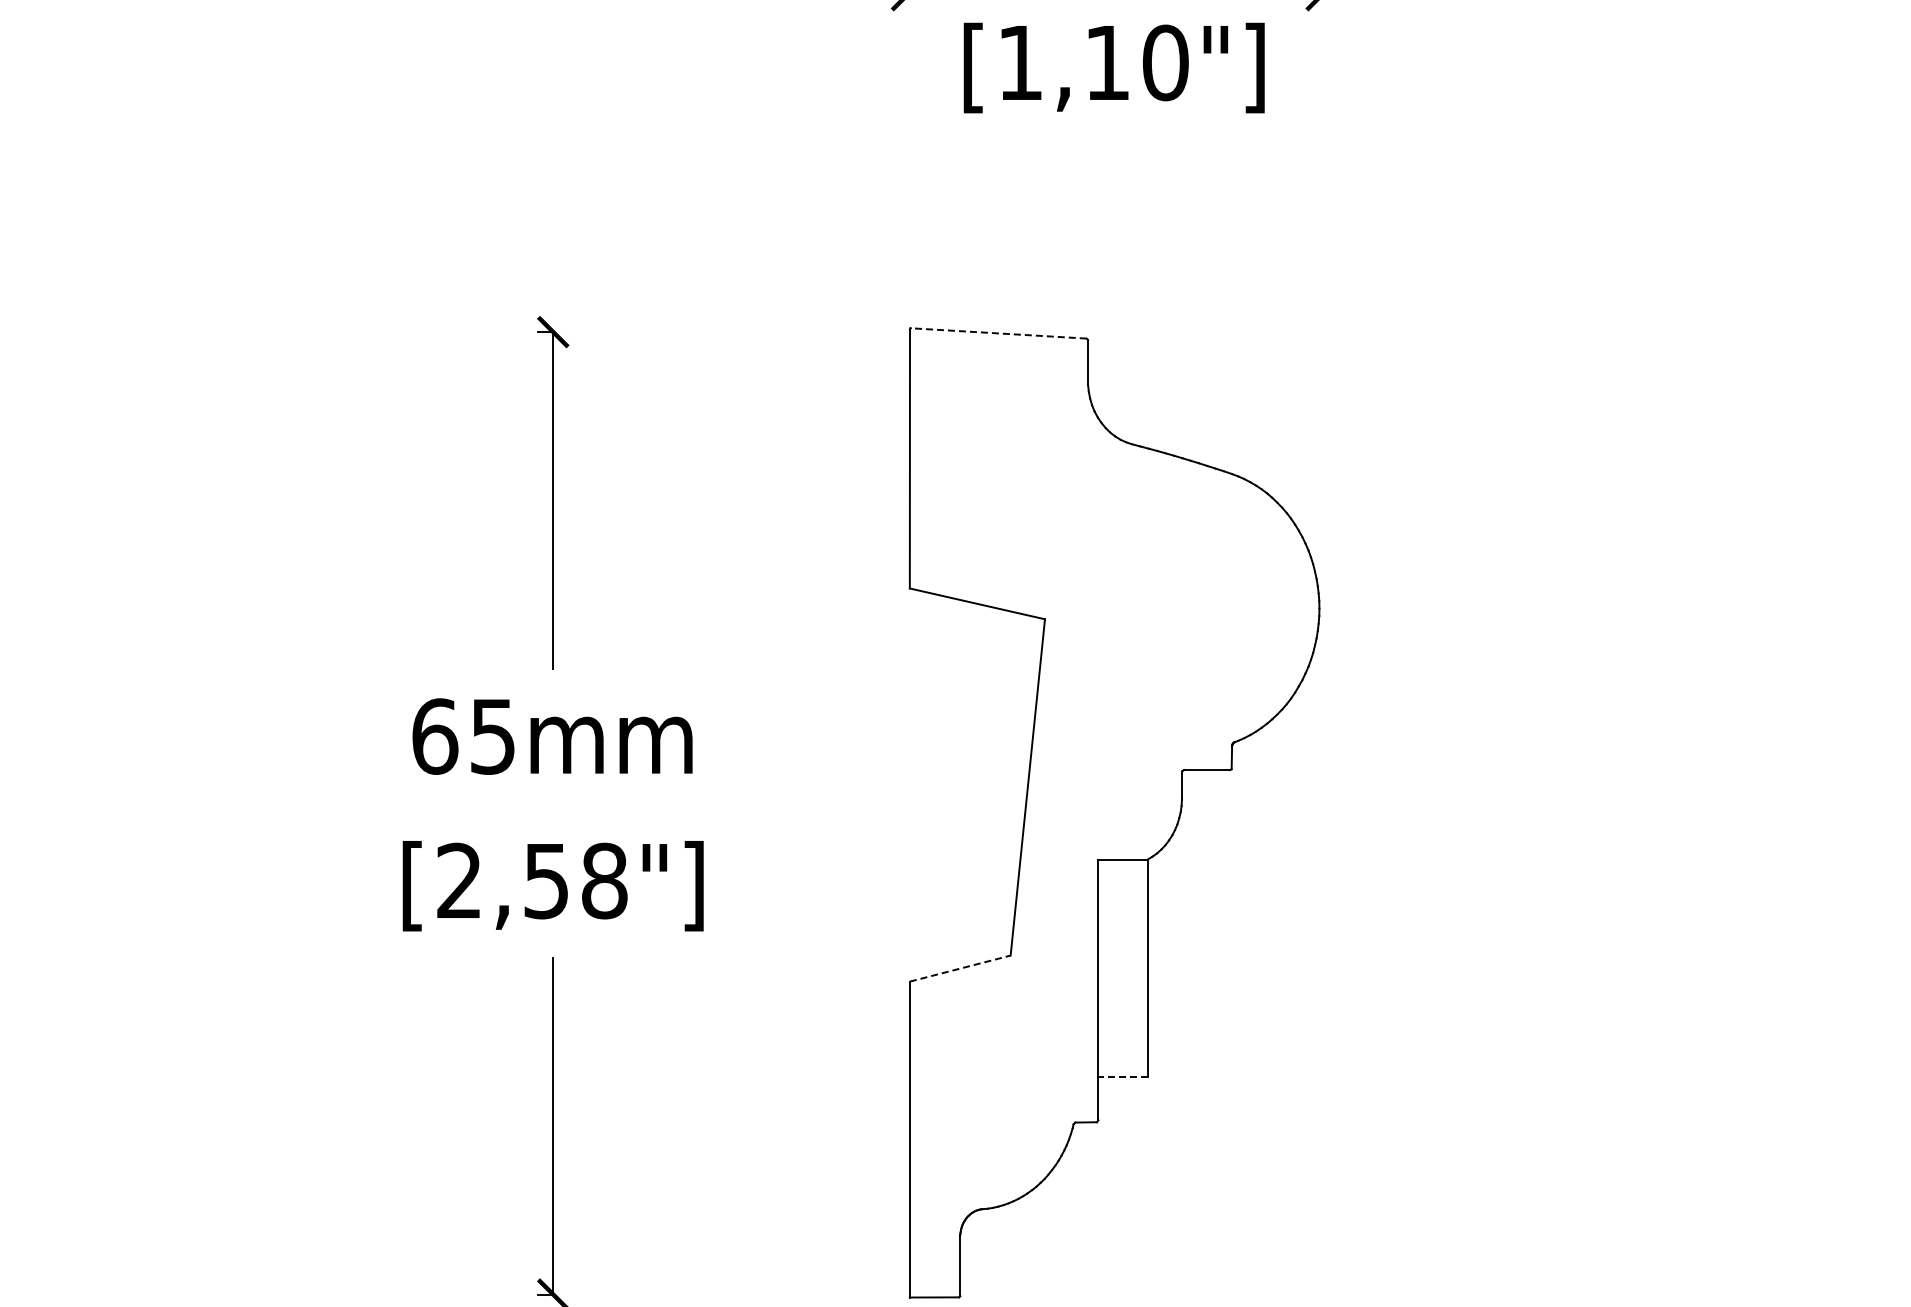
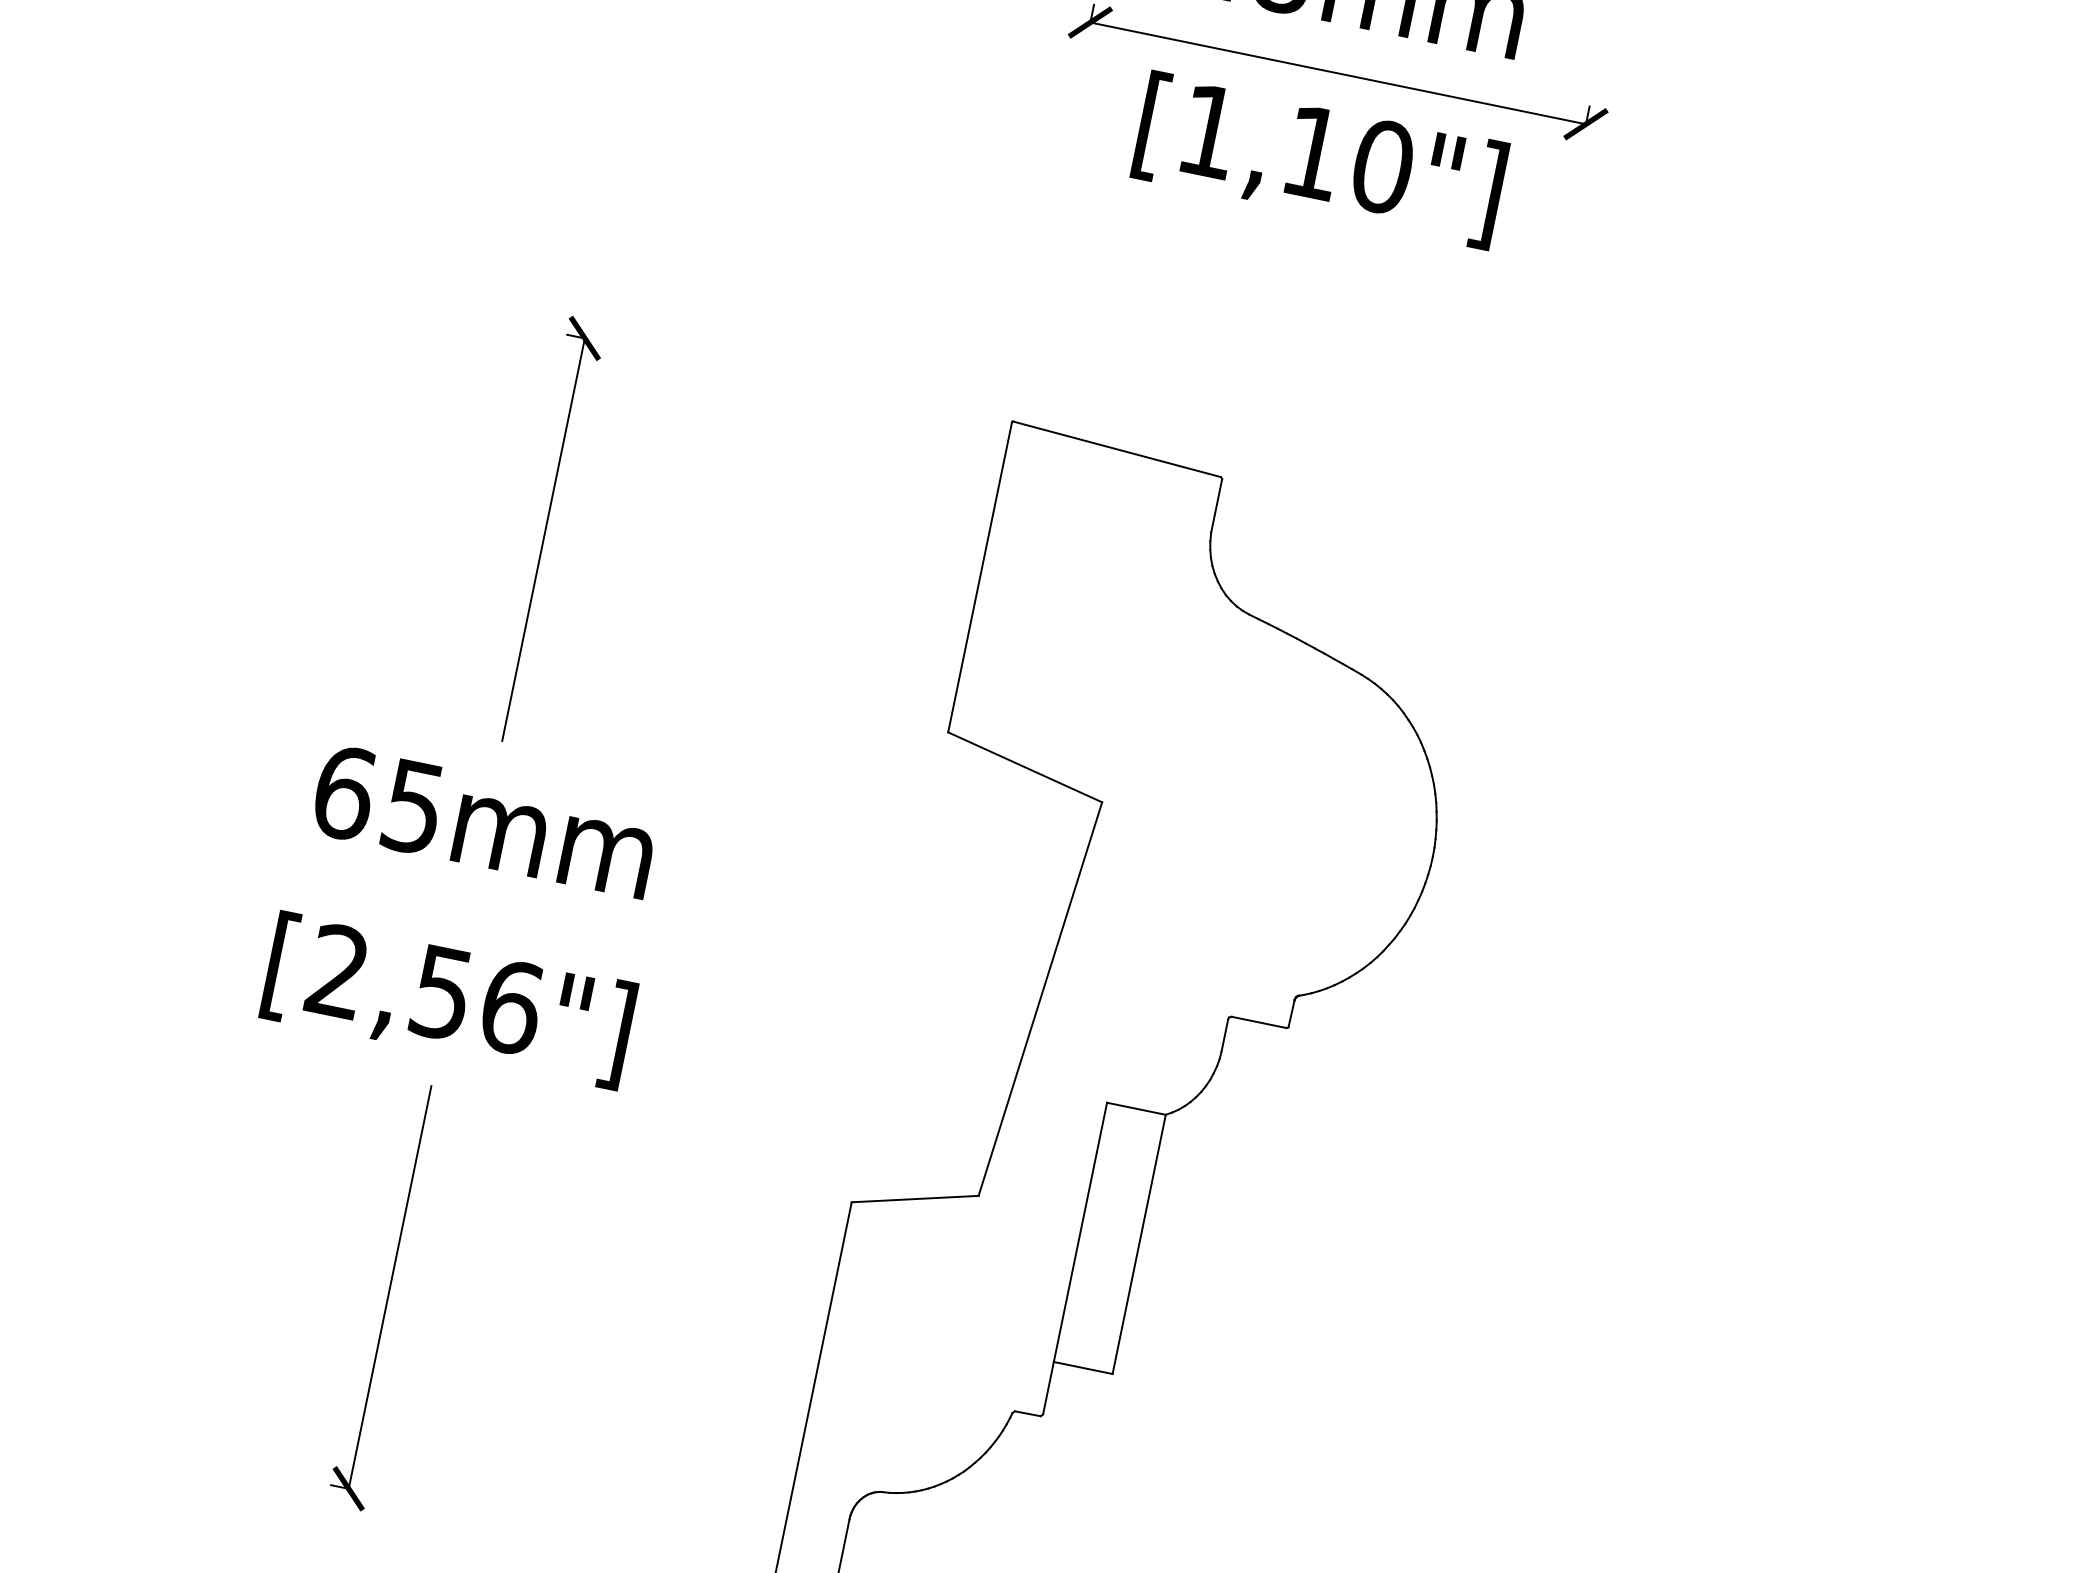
line: (998, 333) -> (1116, 449), dashed -> solid
text: (605, 880) -> (512, 1006), [2,58"] -> [2,56"]
line: (960, 968) -> (915, 1199), dashed -> solid
line: (1123, 1076) -> (1083, 1368), dashed -> solid

